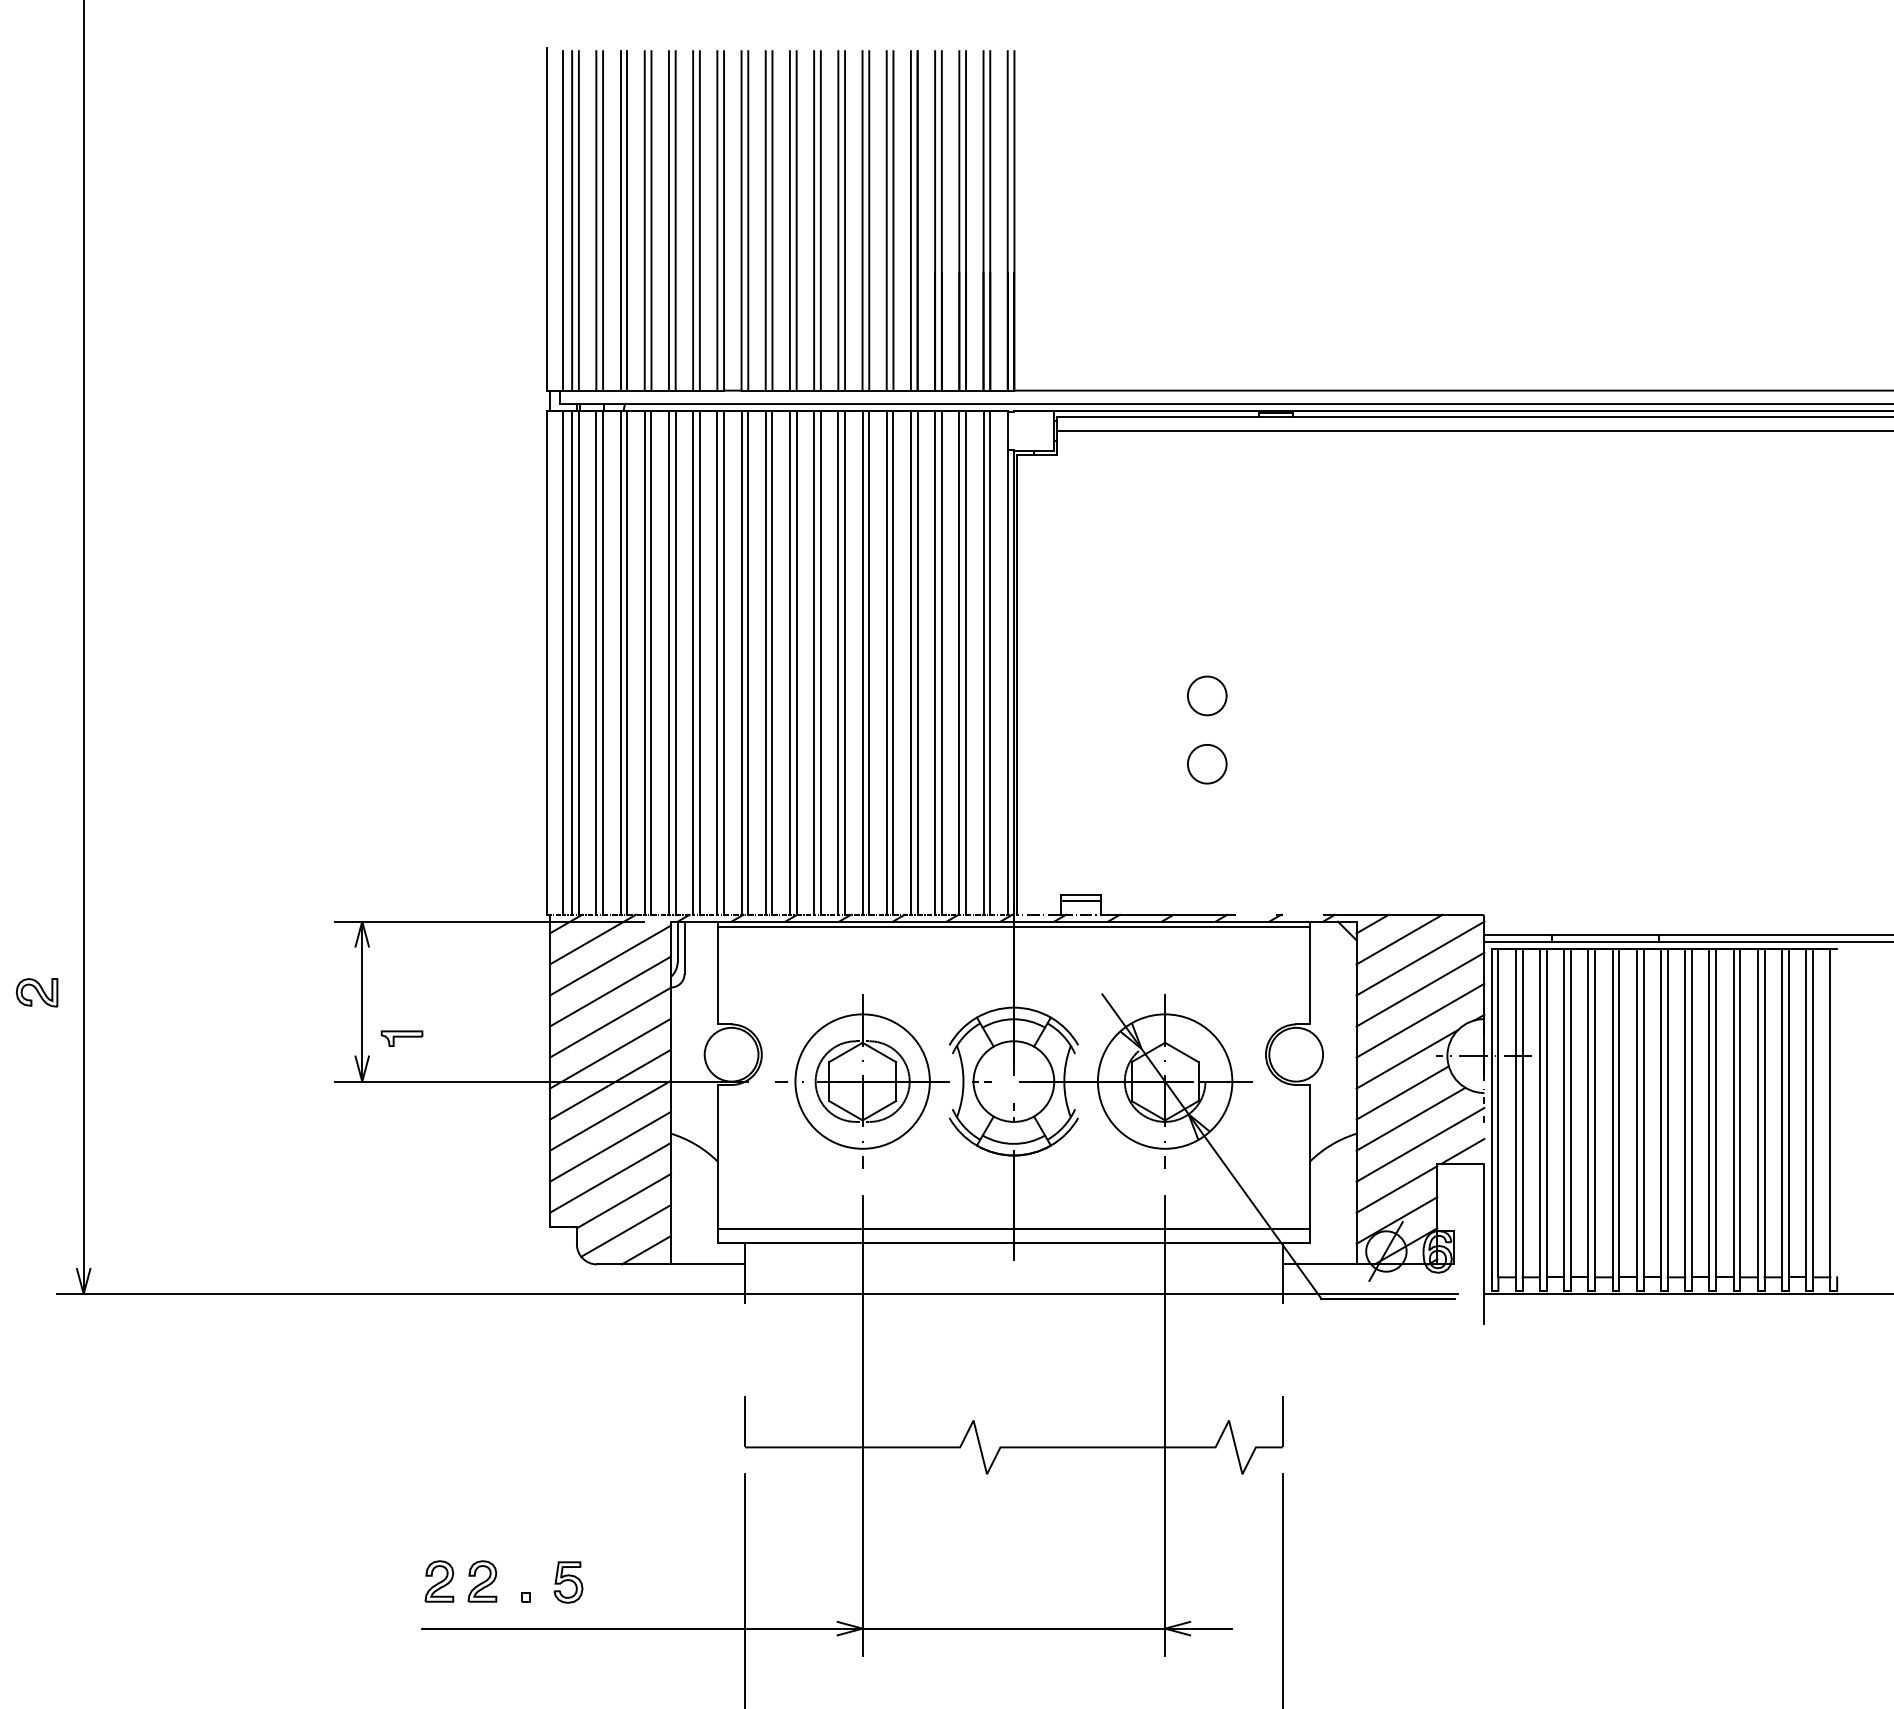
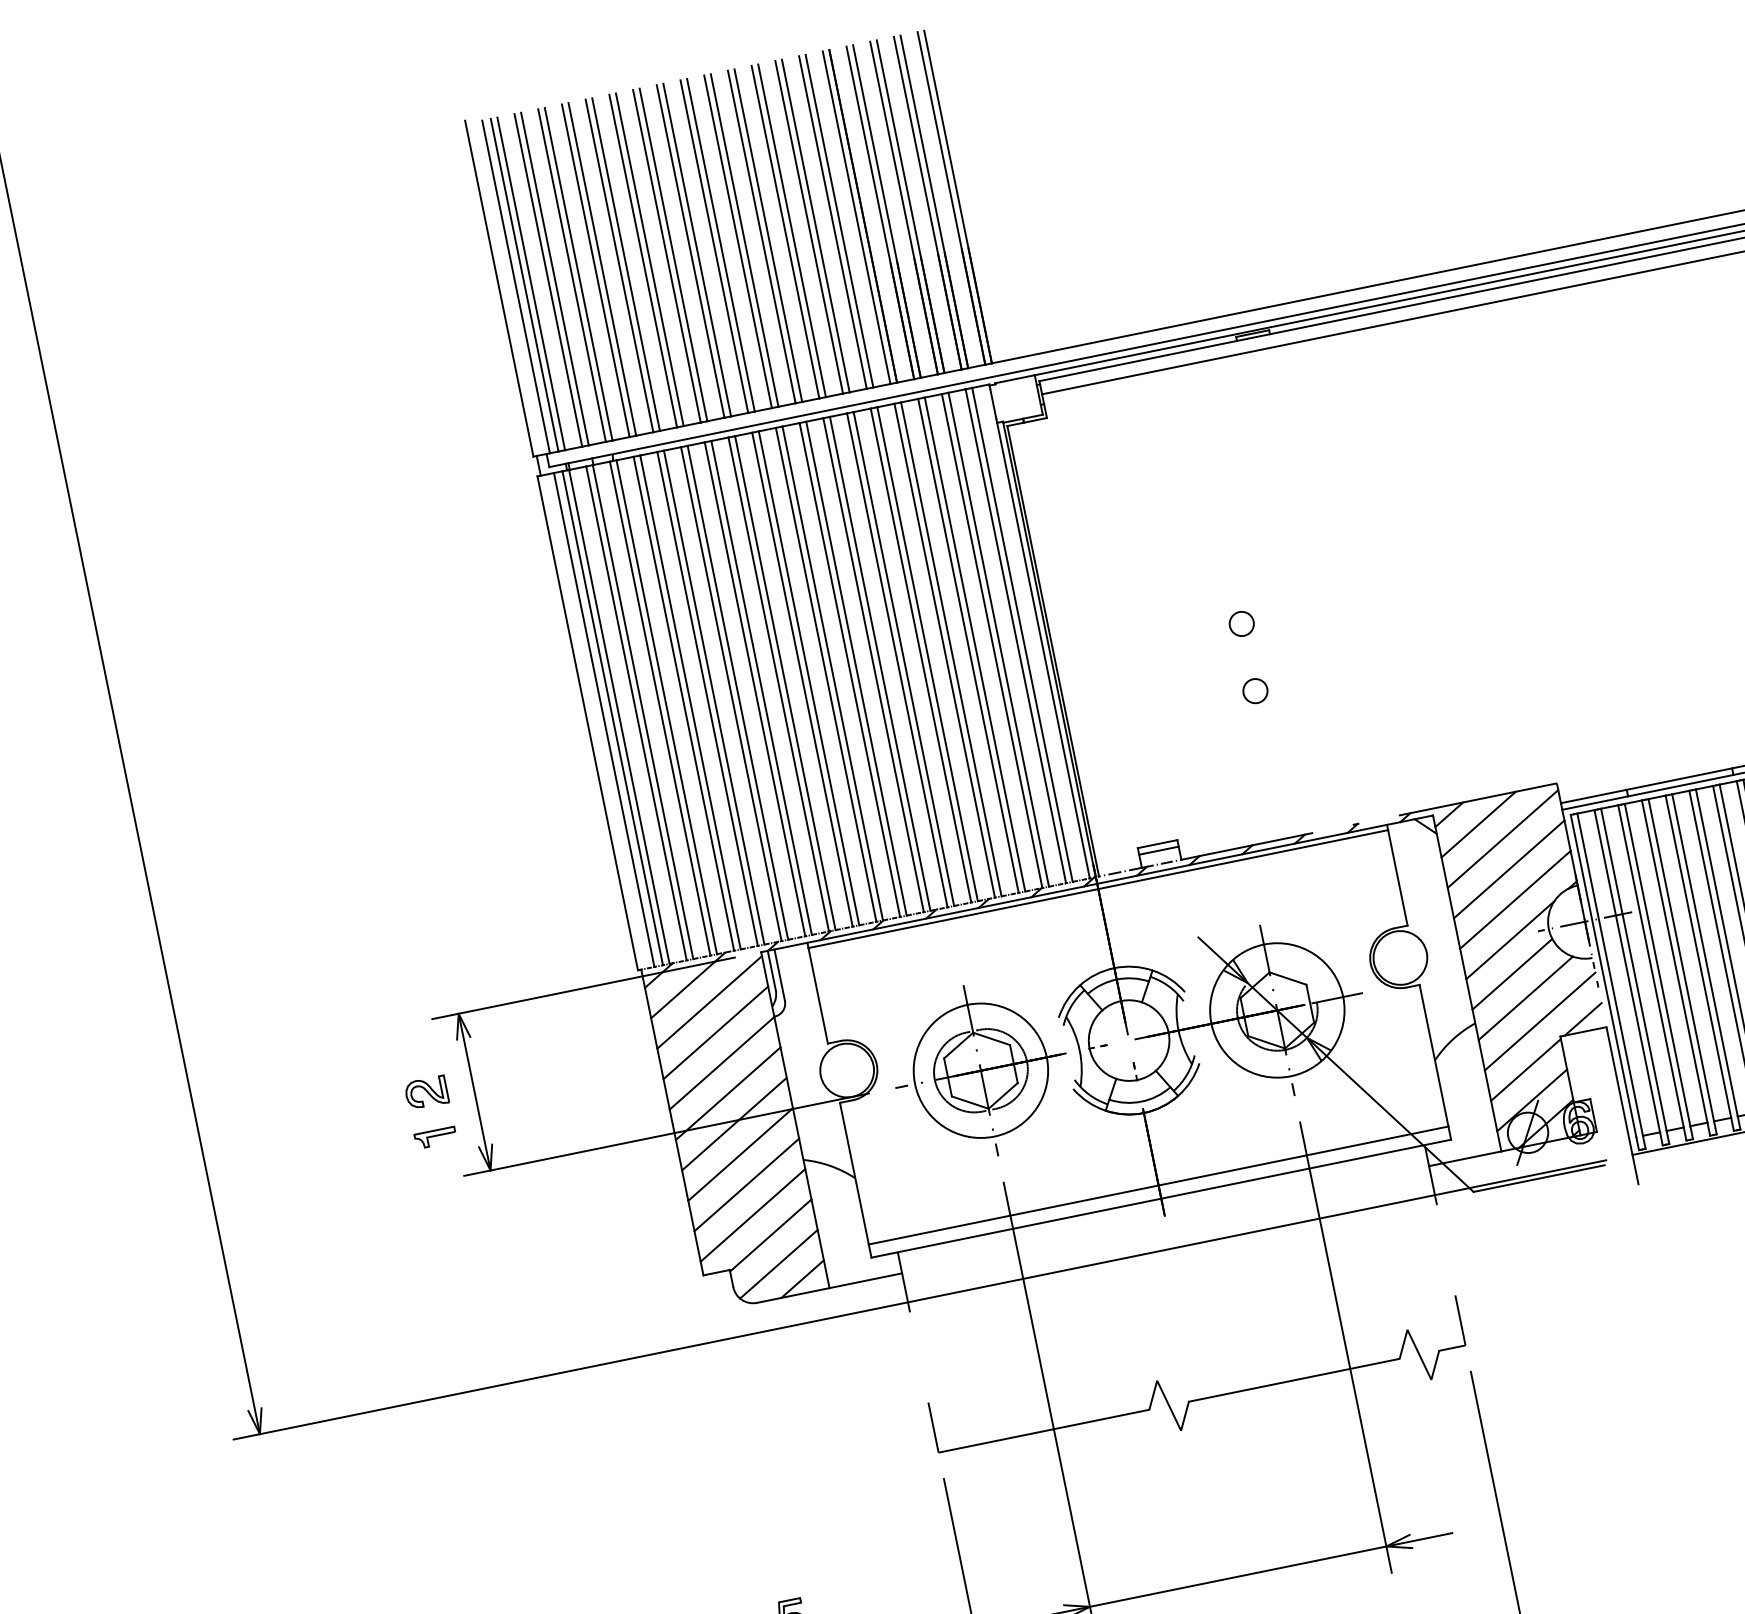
circle: (1207, 695) -> (1241, 623), size x0.62
circle: (1207, 764) -> (1255, 691), size x0.62
part: (36, 992) -> (426, 1092), moved
part: (401, 1038) -> (435, 1137), moved

